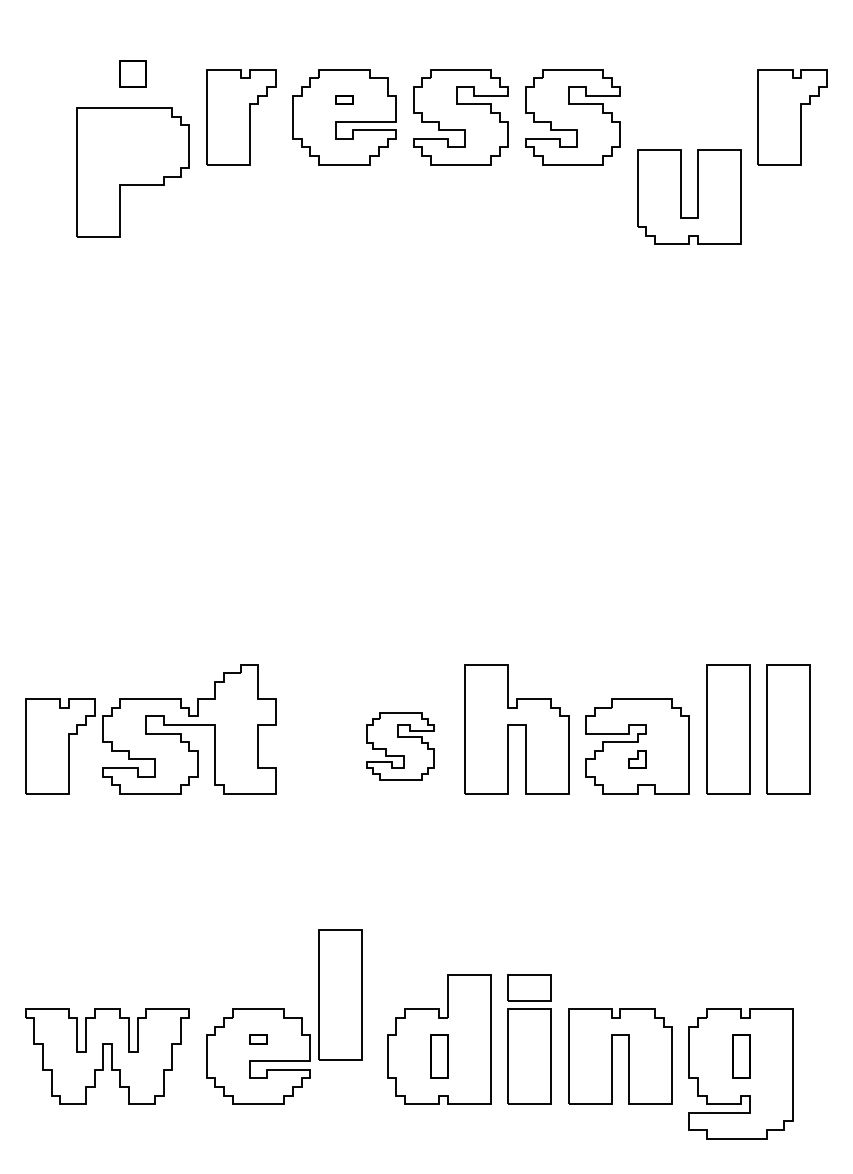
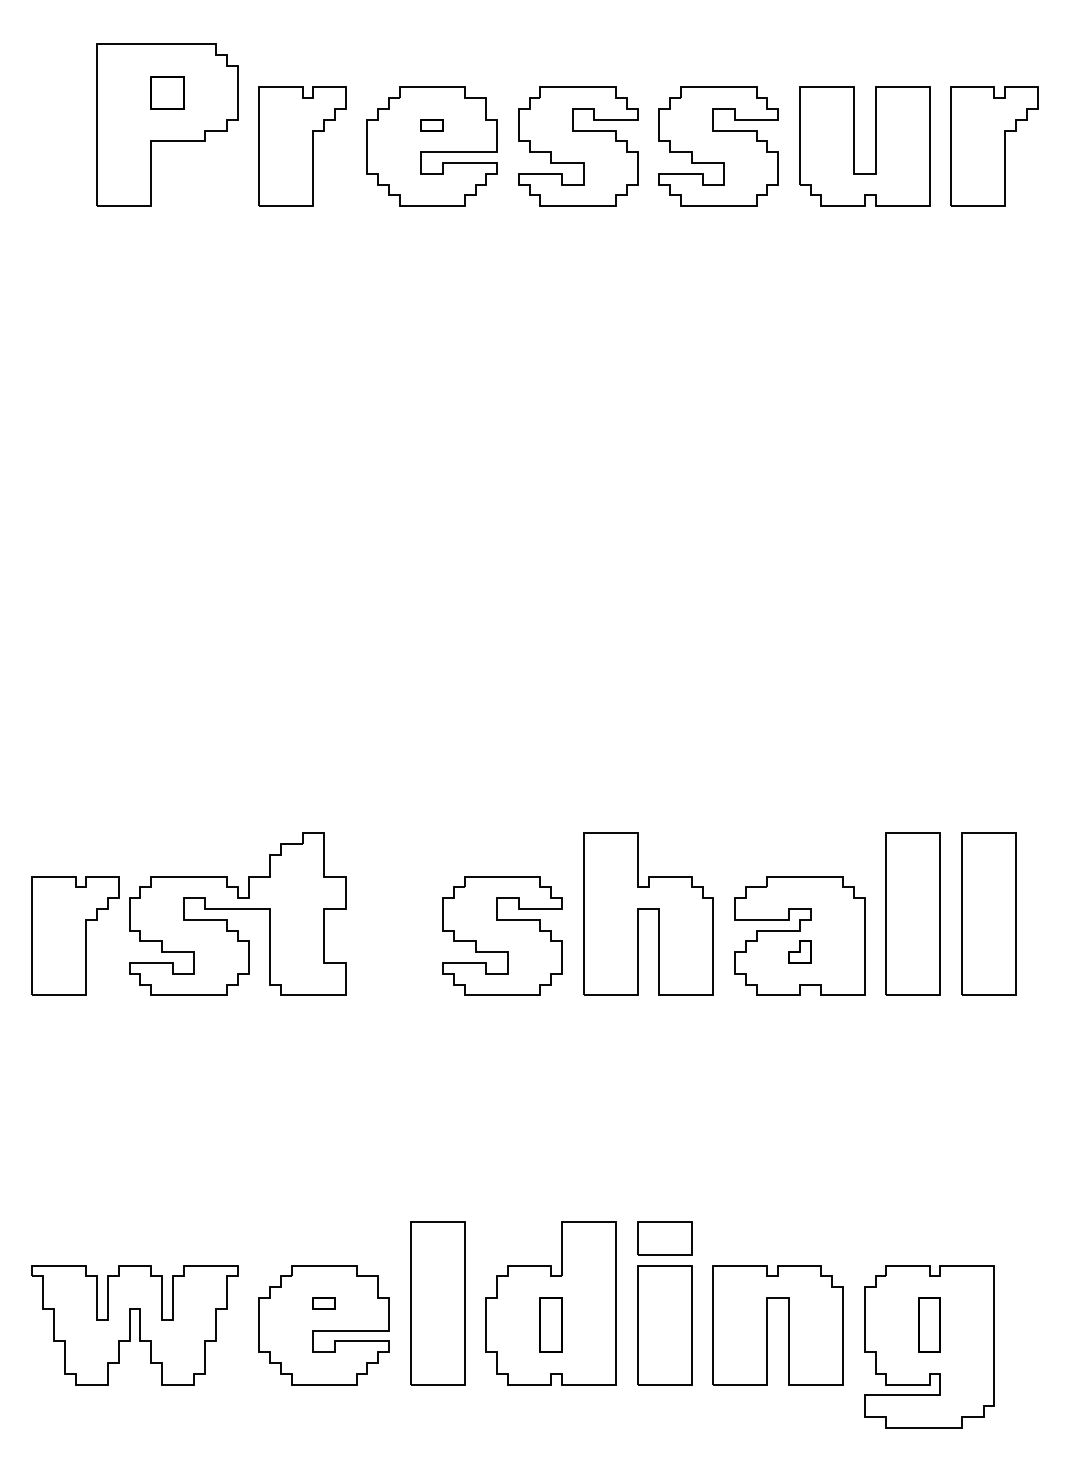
part: (133, 171) -> (167, 124), moved
part: (681, 196) -> (854, 146), moved
part: (400, 746) -> (502, 935), size x1.43
part: (339, 994) -> (437, 1303), moved

